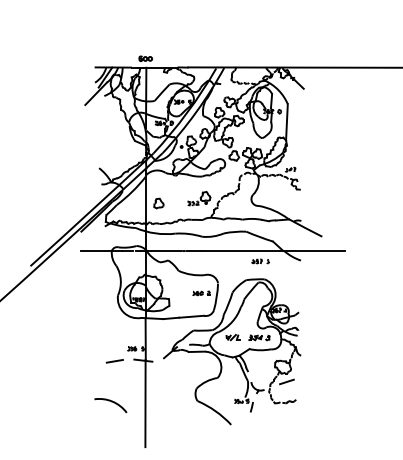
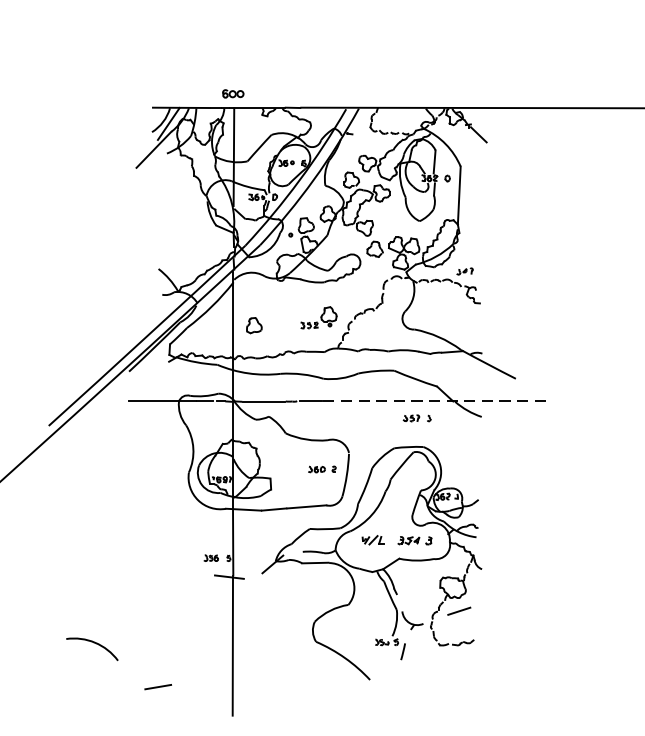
line: (273, 250) -> (437, 400), solid -> dashed
line: (114, 361) -> (157, 687), moved
arc: (111, 402) -> (93, 644), moved

